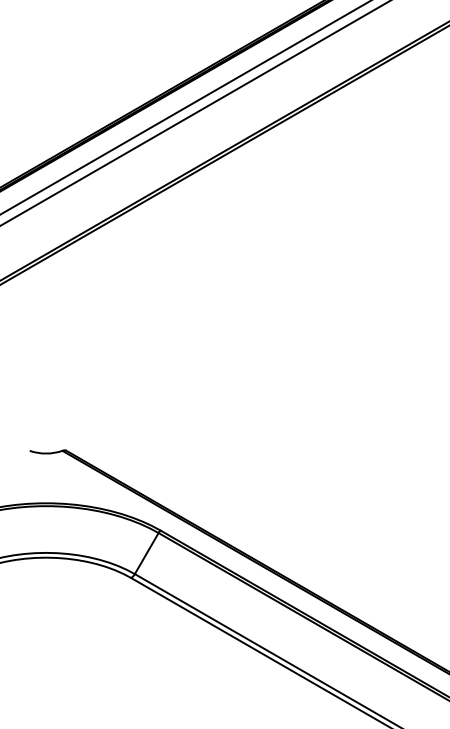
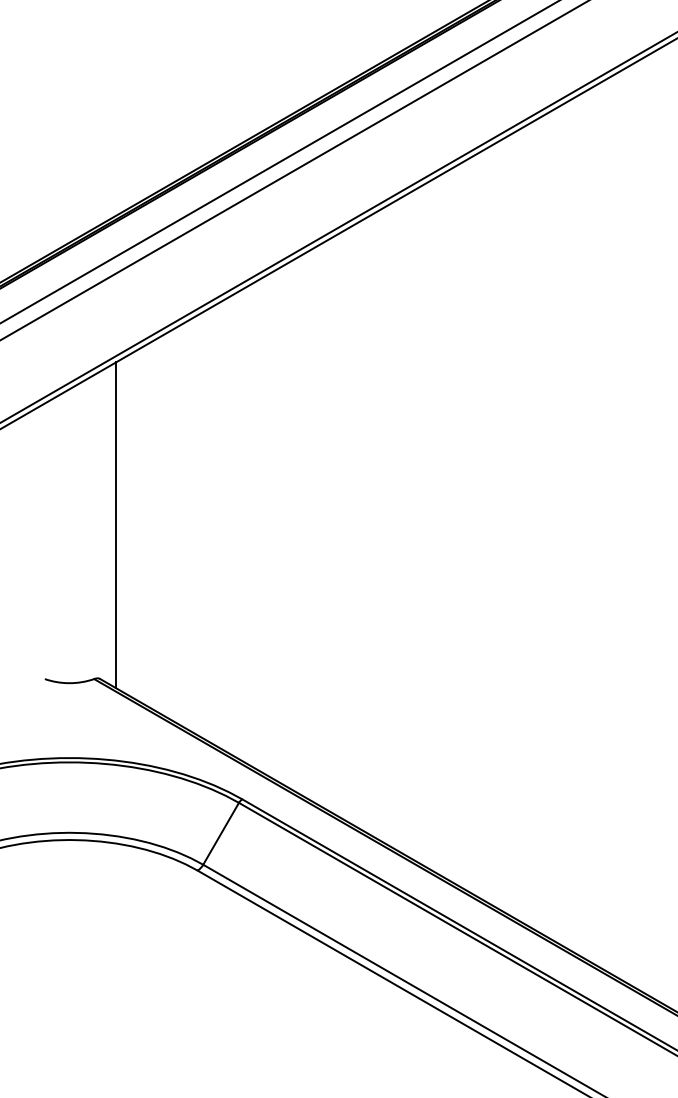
line: (76, 348) -> (115, 524), added

